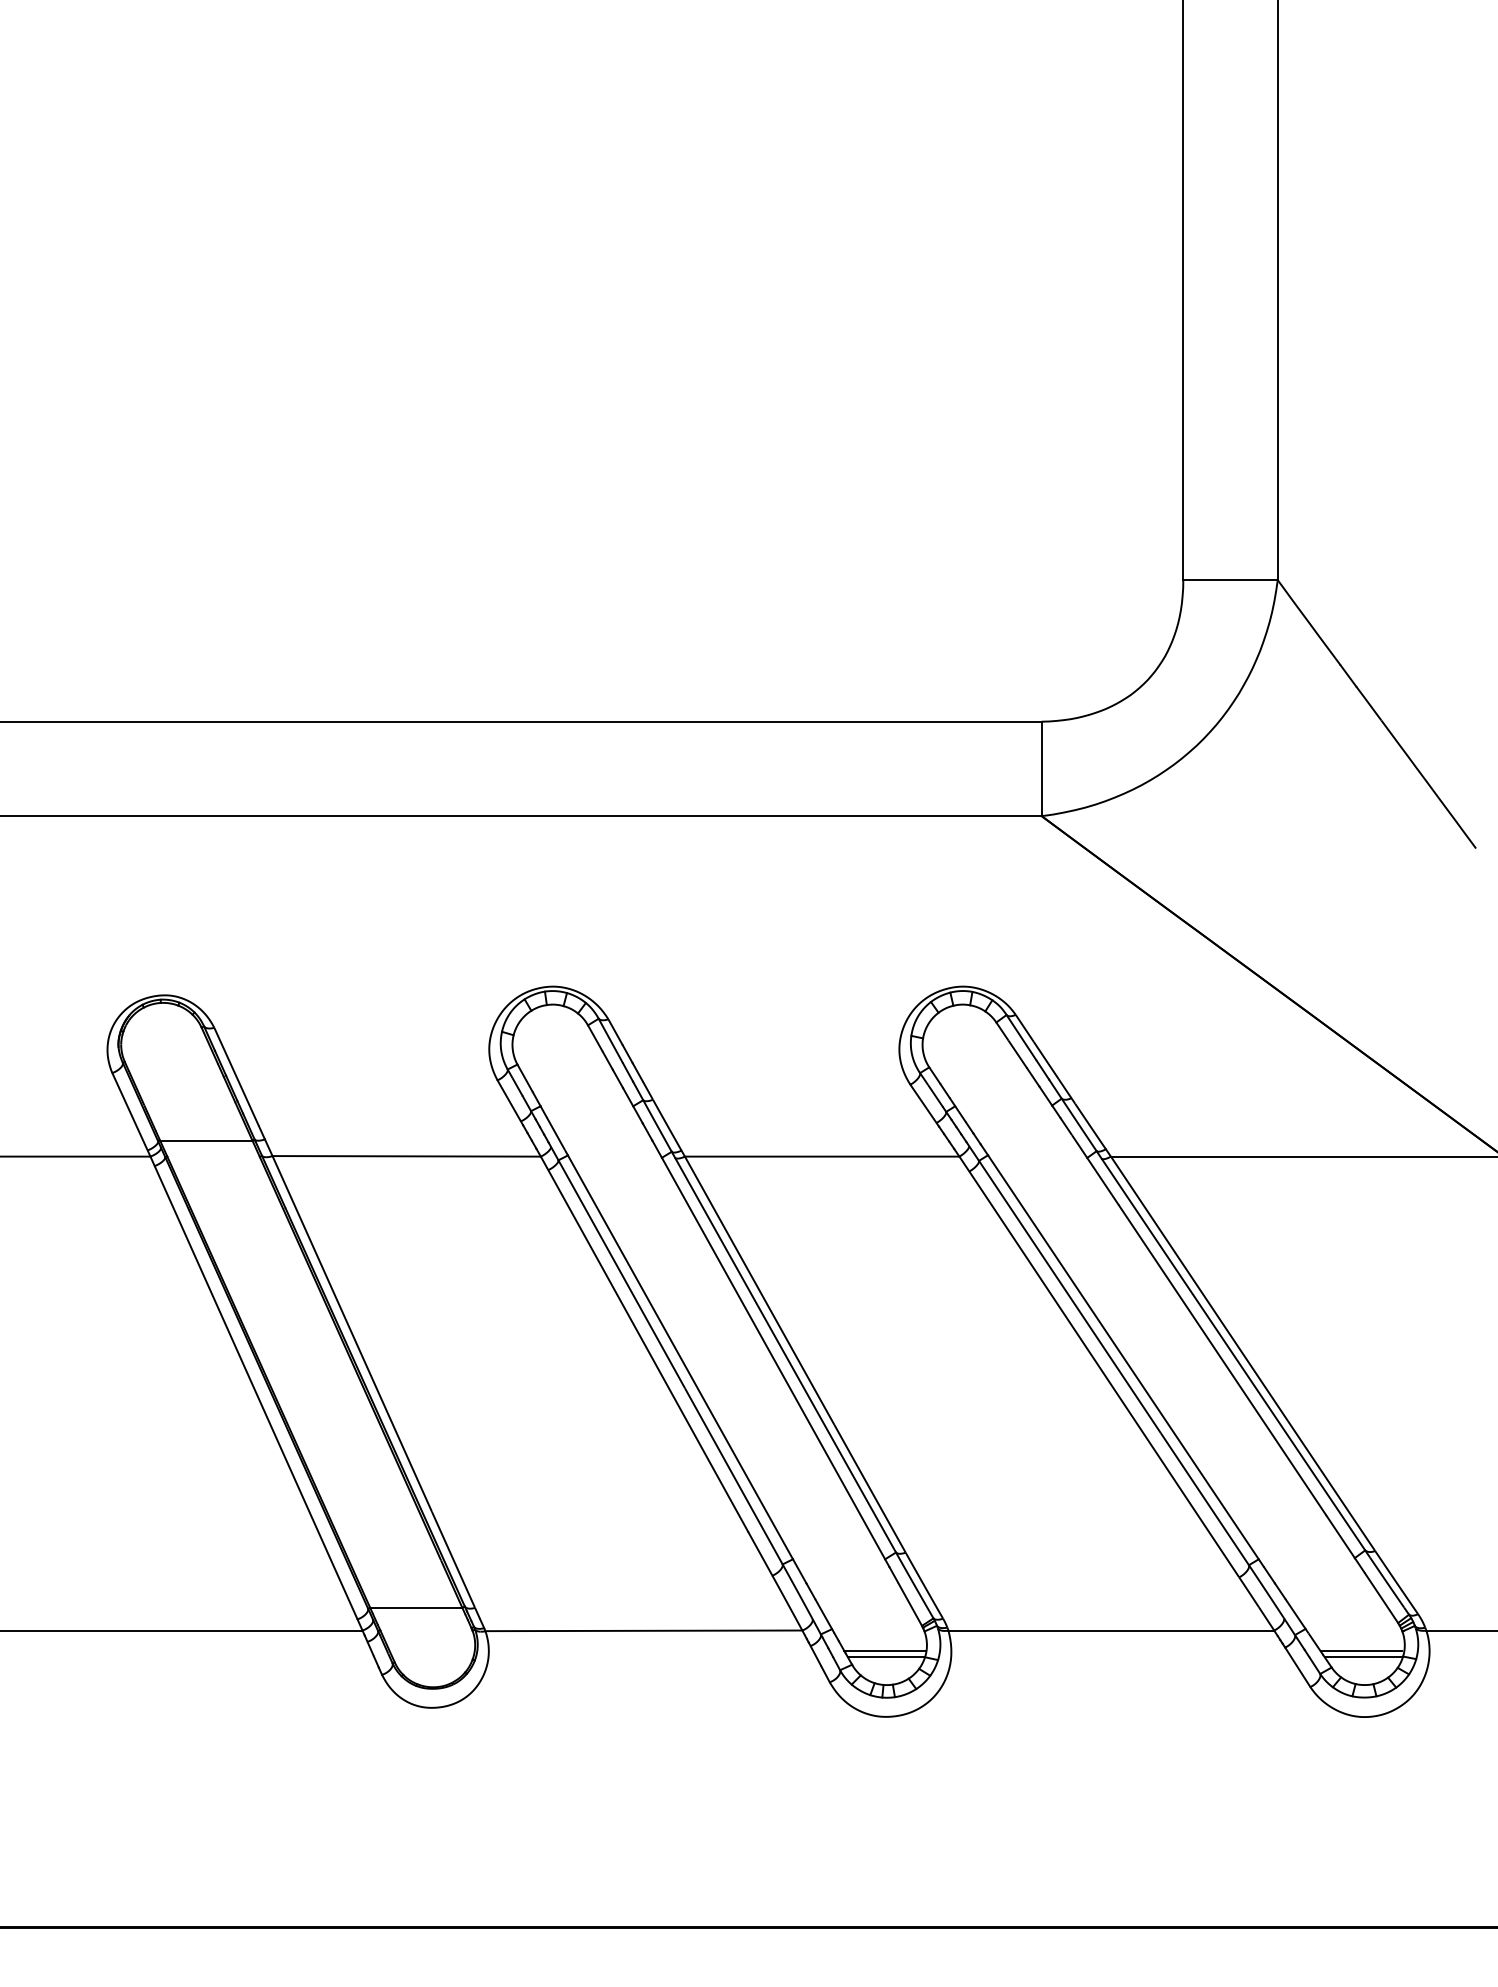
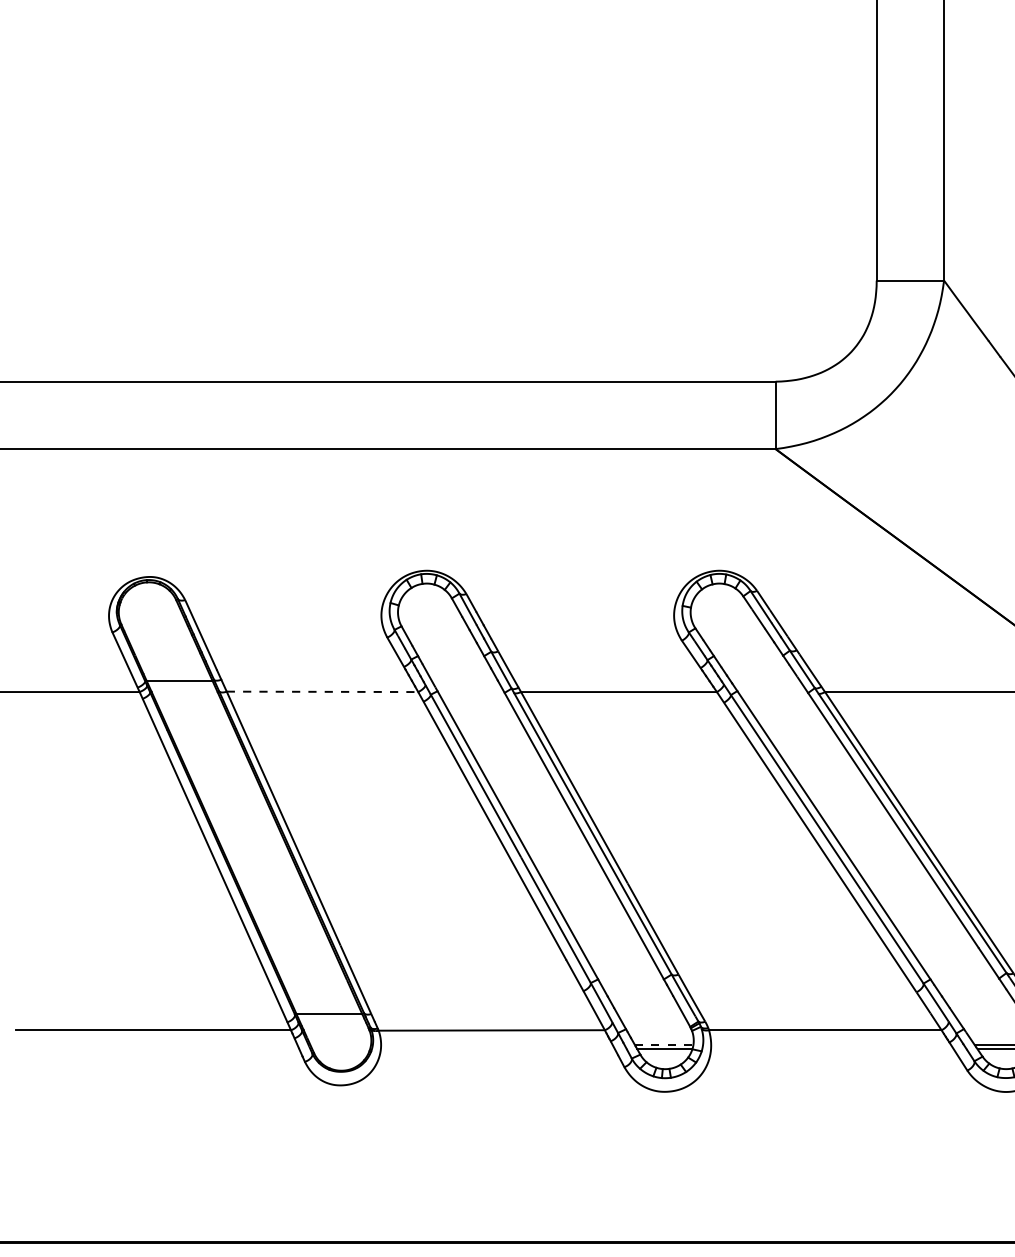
line: (407, 1156) -> (323, 691), solid -> dashed
line: (885, 1651) -> (664, 1045), solid -> dashed

